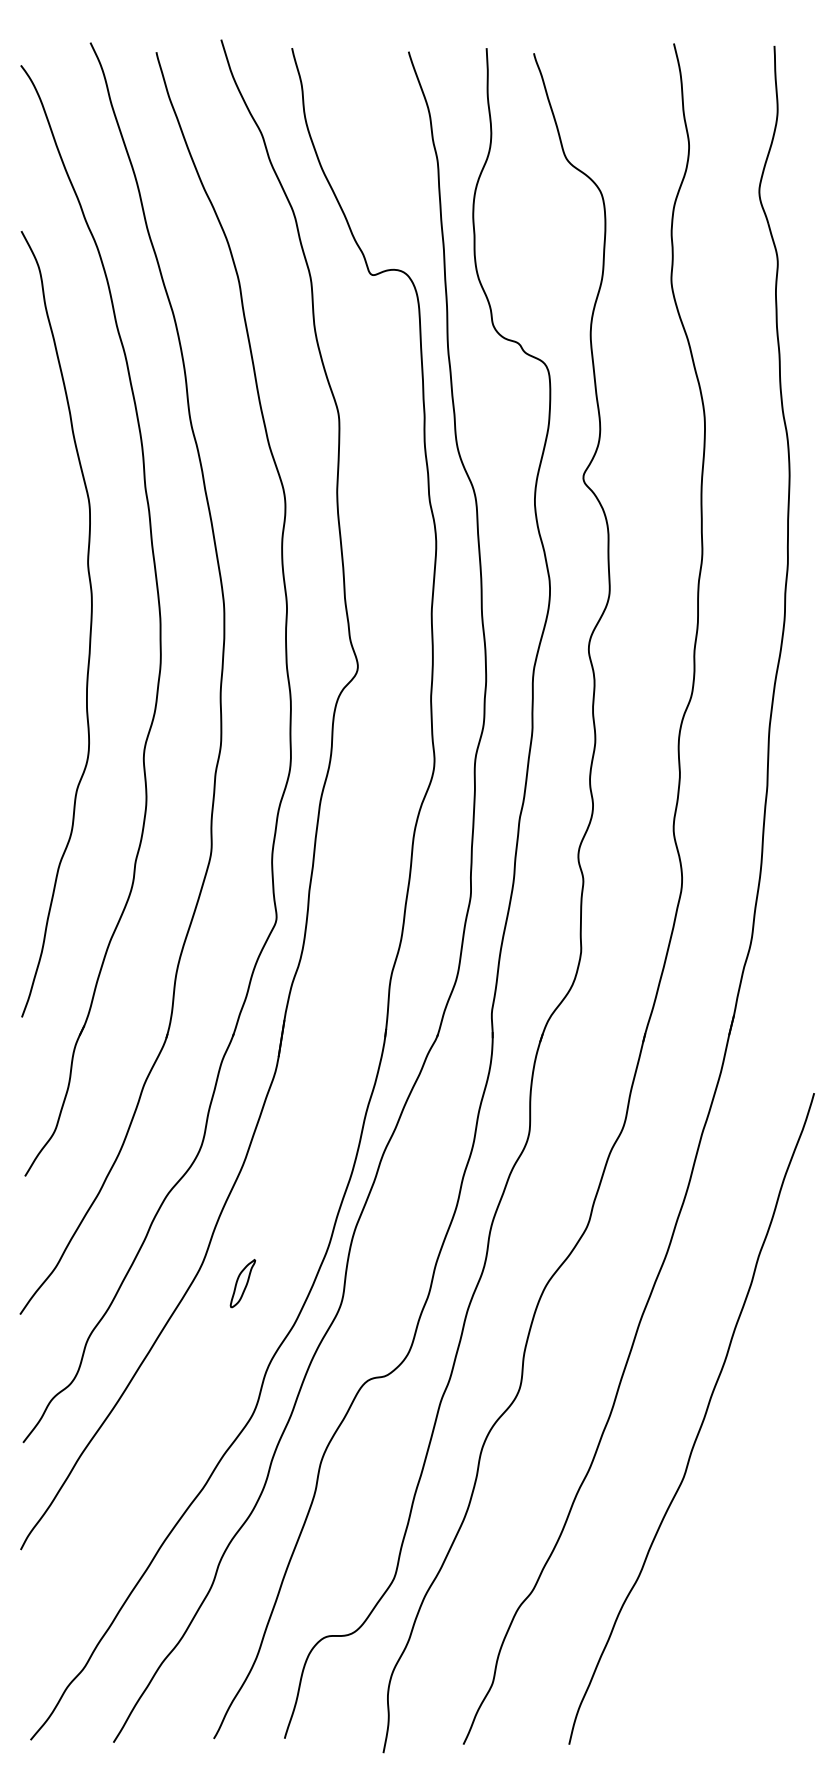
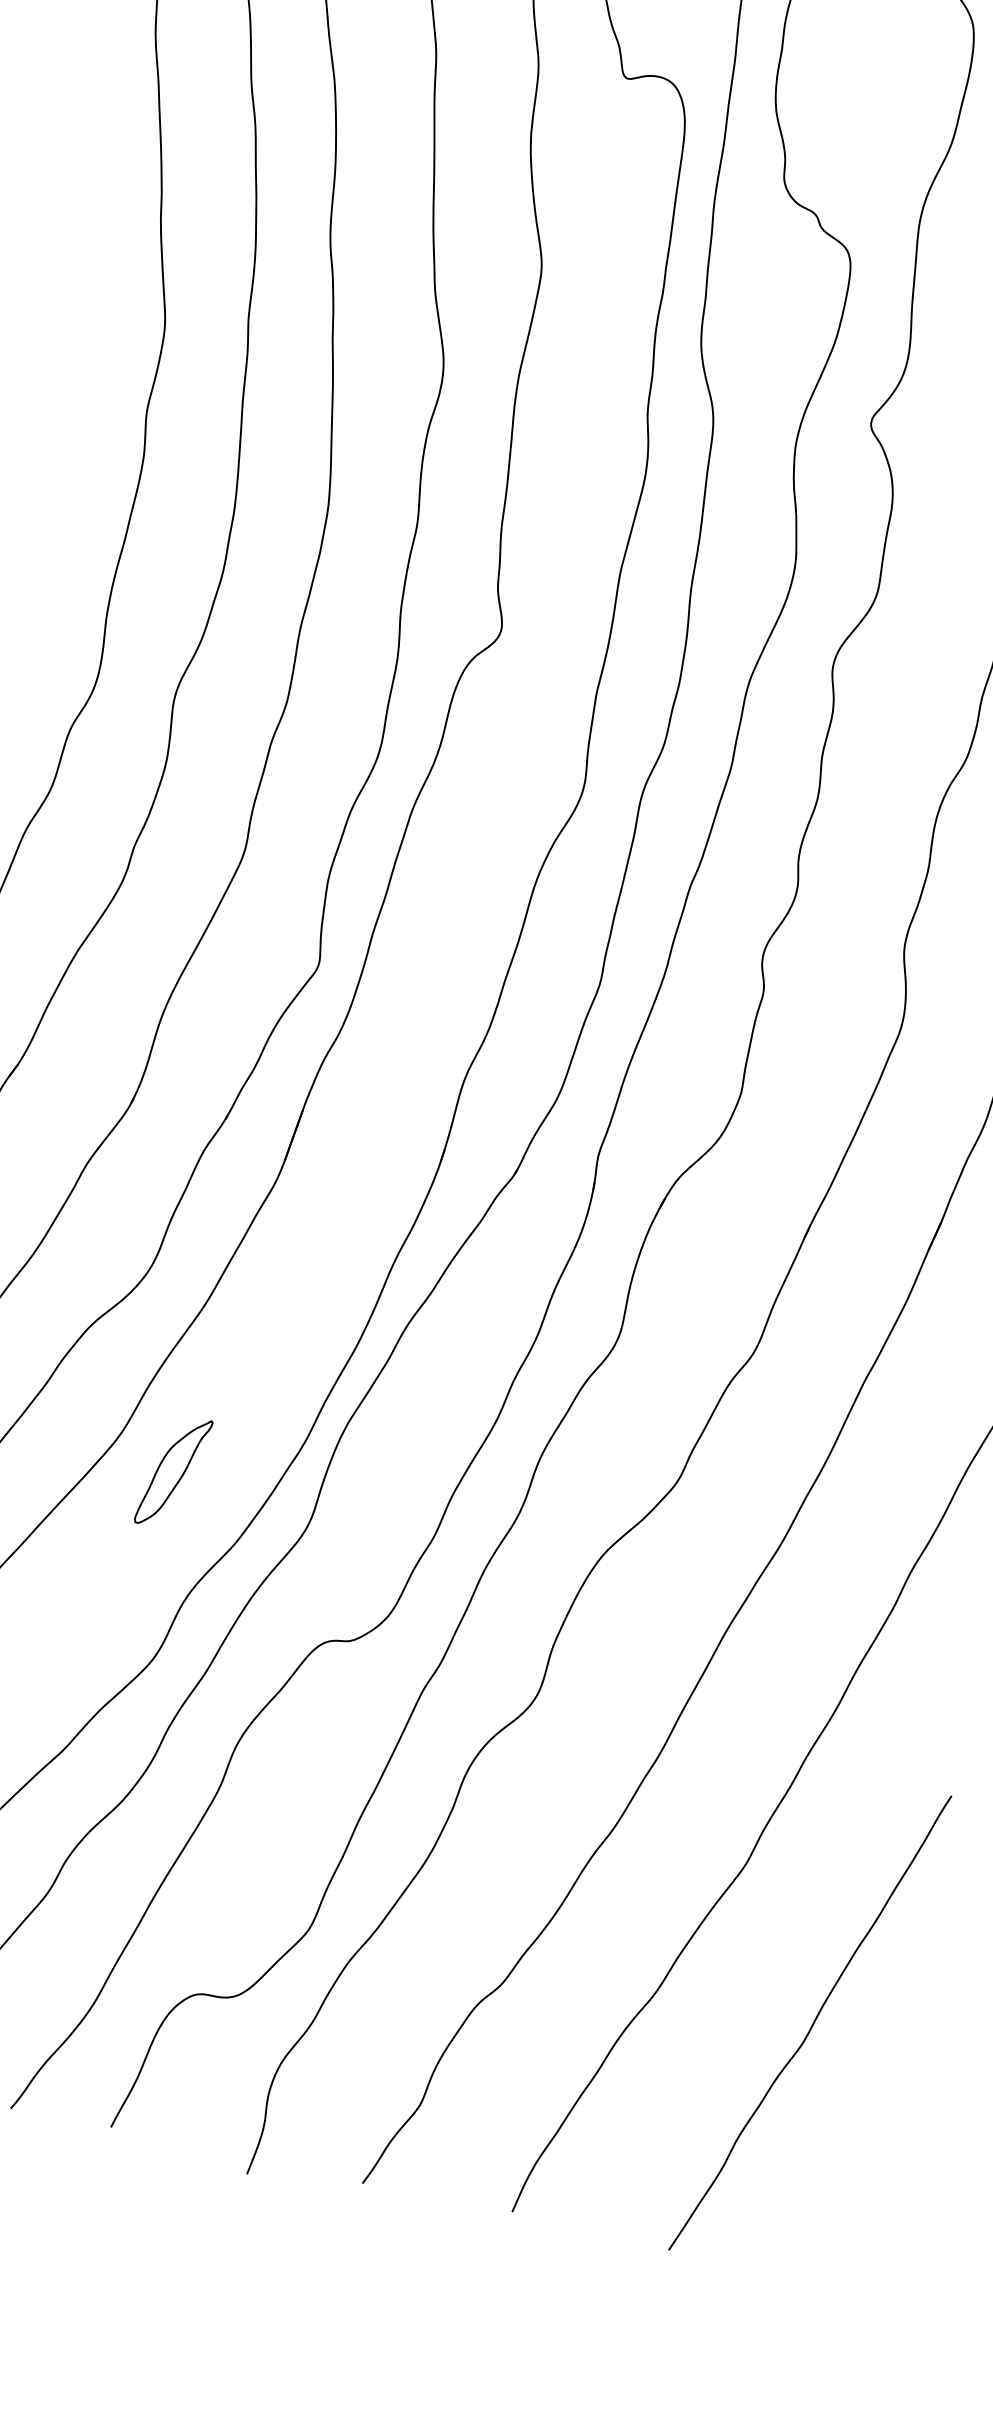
part: (242, 1283) -> (173, 1471), size x1.67
curve: (749, 1577) -> (812, 2023), added

